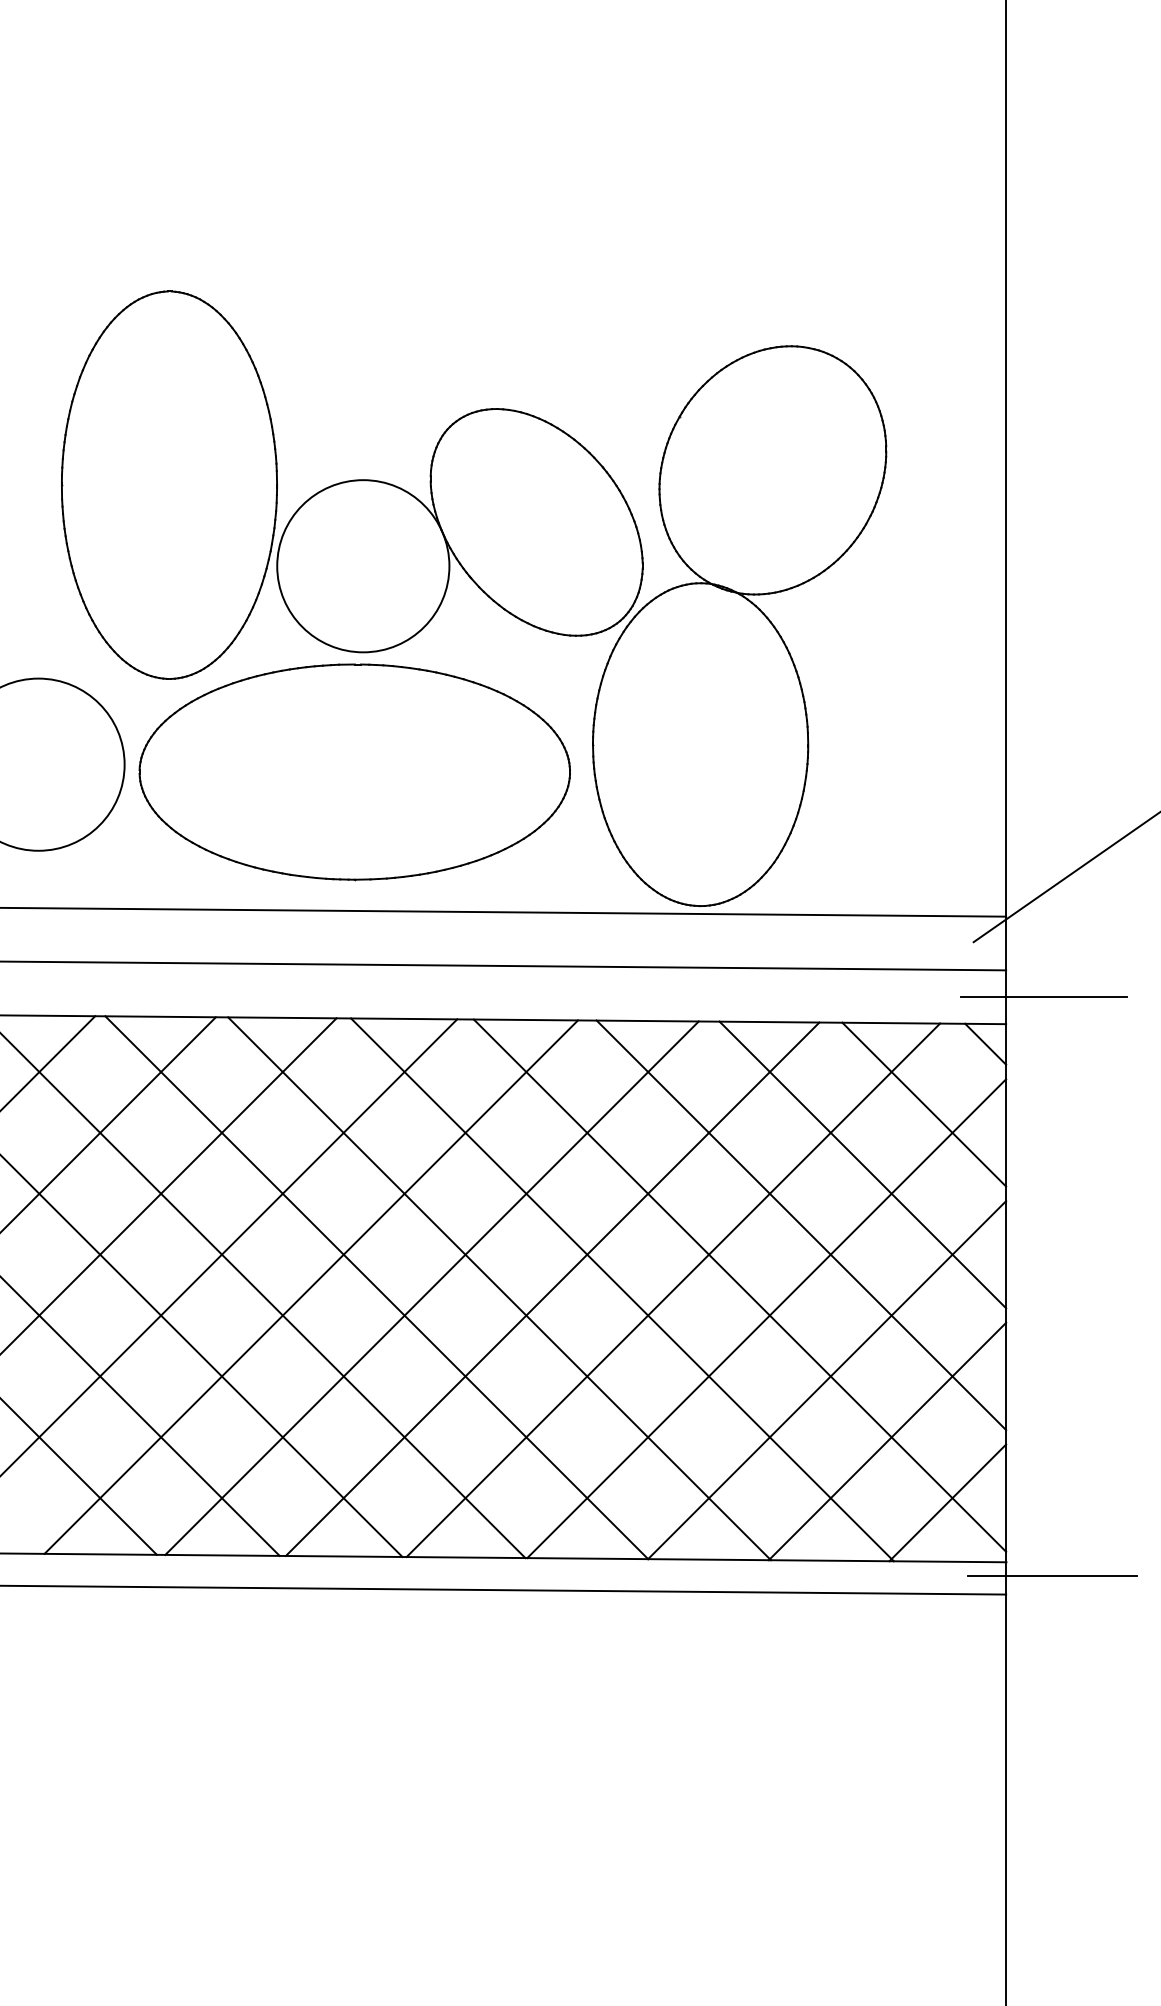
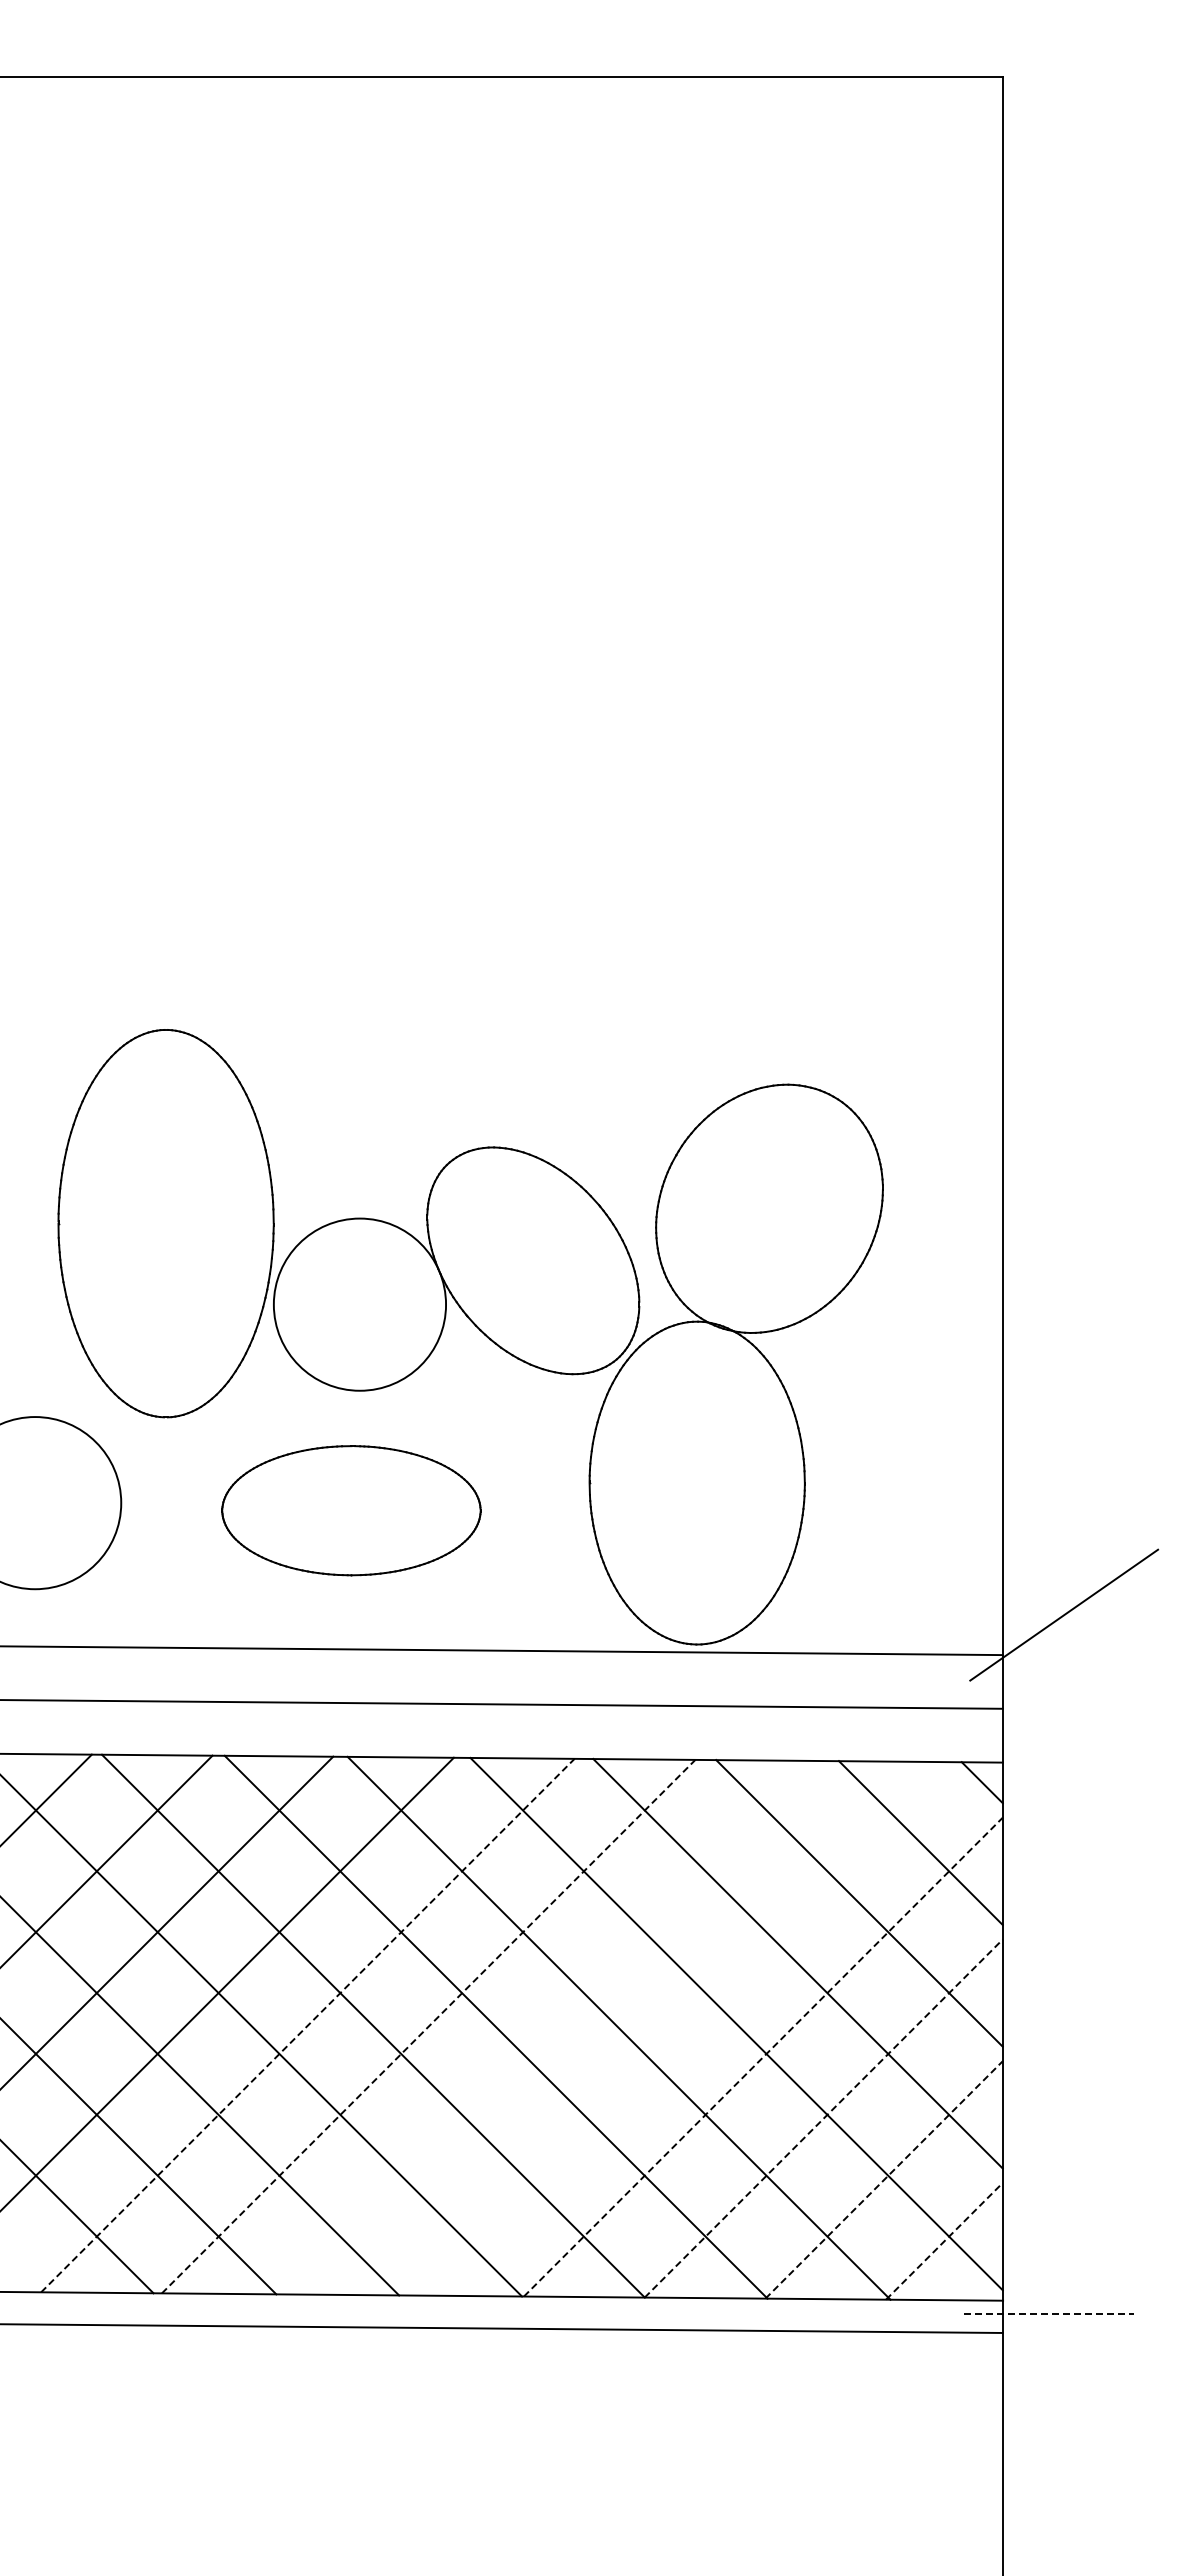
part: (354, 772) -> (351, 1510), size x0.6
line: (1043, 997) -> (1040, 1735), removed
line: (311, 1287) -> (308, 2025), solid -> dashed
line: (432, 1288) -> (429, 2026), solid -> dashed
line: (552, 1289) -> (549, 2027), removed
line: (672, 1290) -> (669, 2028), removed
line: (766, 1319) -> (763, 2057), solid -> dashed
line: (827, 1380) -> (824, 2118), solid -> dashed
line: (887, 1441) -> (884, 2179), solid -> dashed
line: (947, 1502) -> (944, 2240), solid -> dashed
line: (1051, 1575) -> (1048, 2313), solid -> dashed

